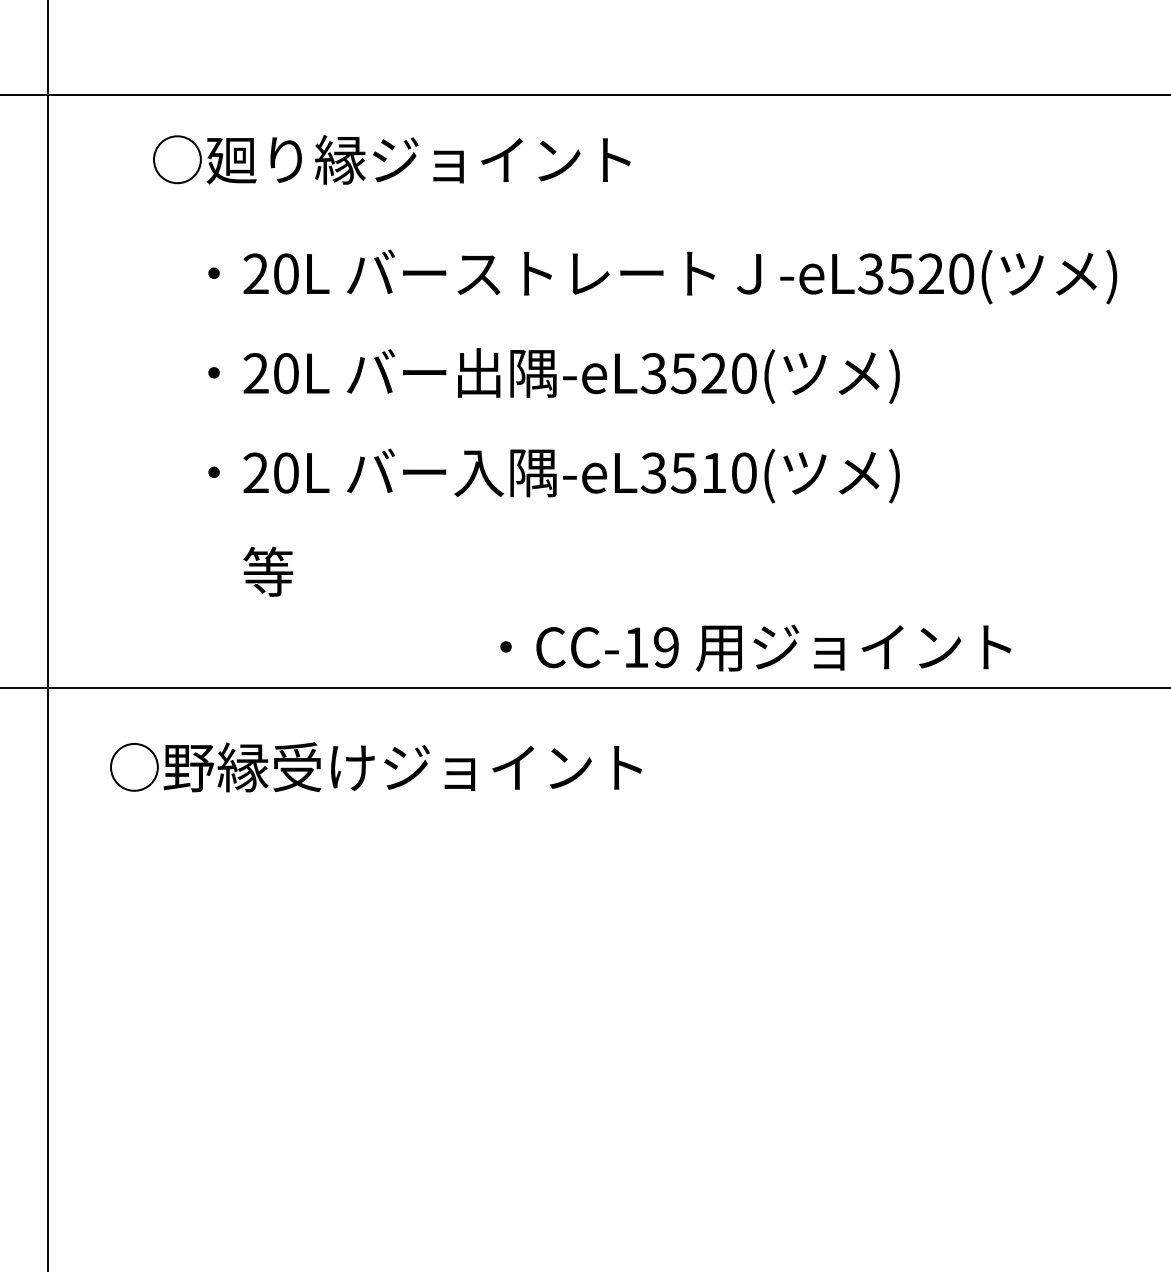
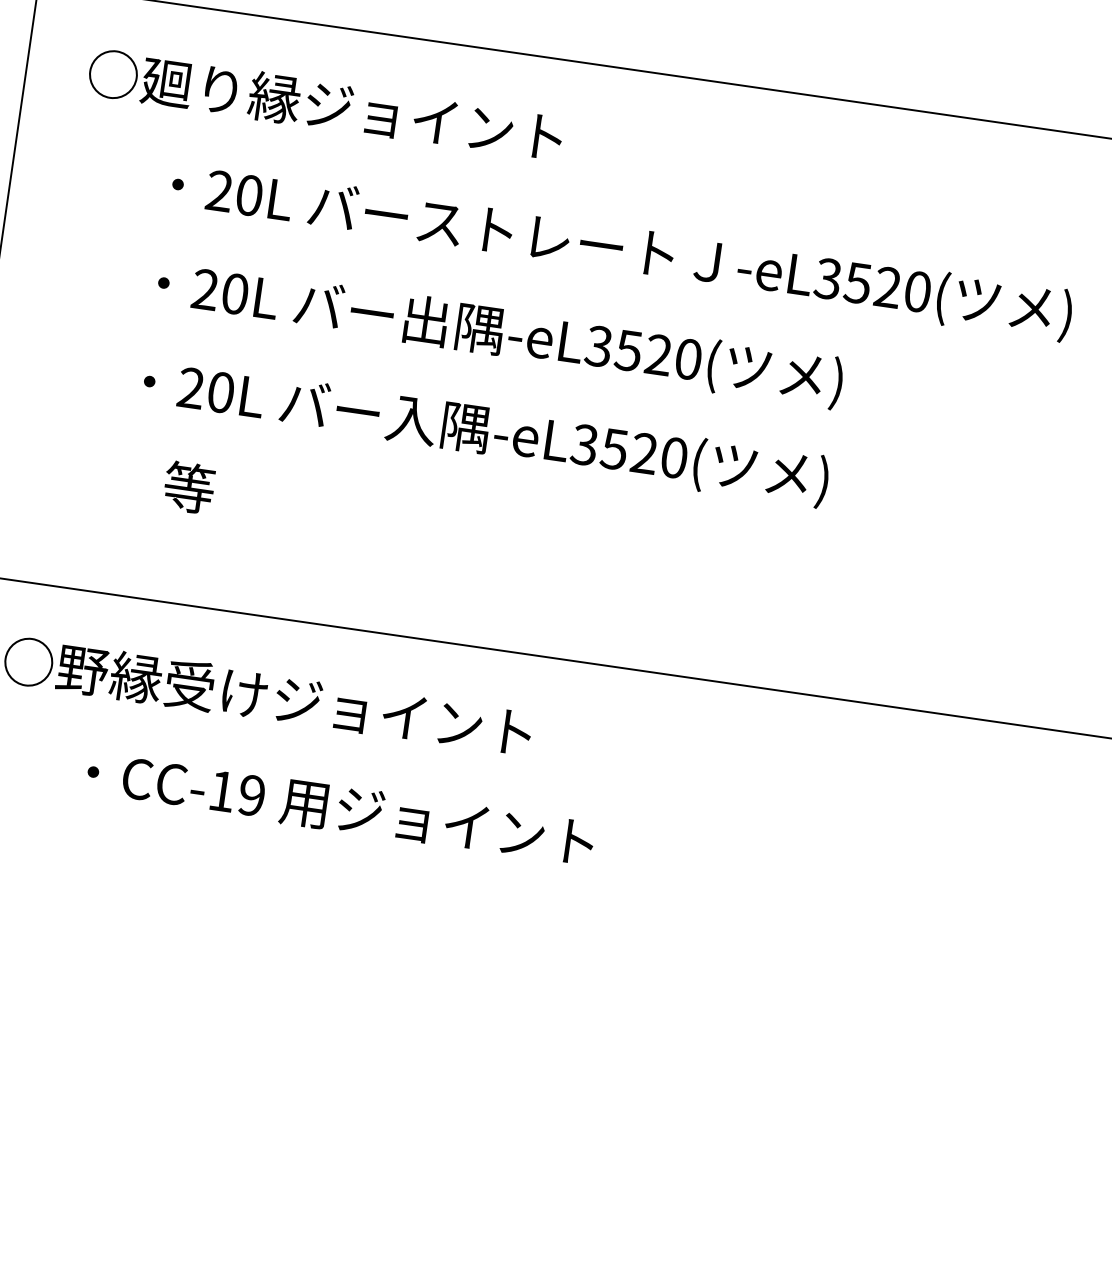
text: (391, 159) -> (325, 104), moved
text: (713, 472) -> (643, 452), -eL3510( -> -eL3520(
text: (755, 647) -> (340, 808), moved

